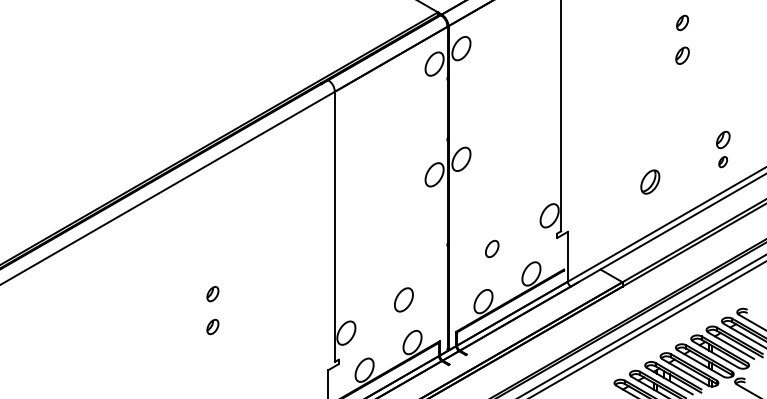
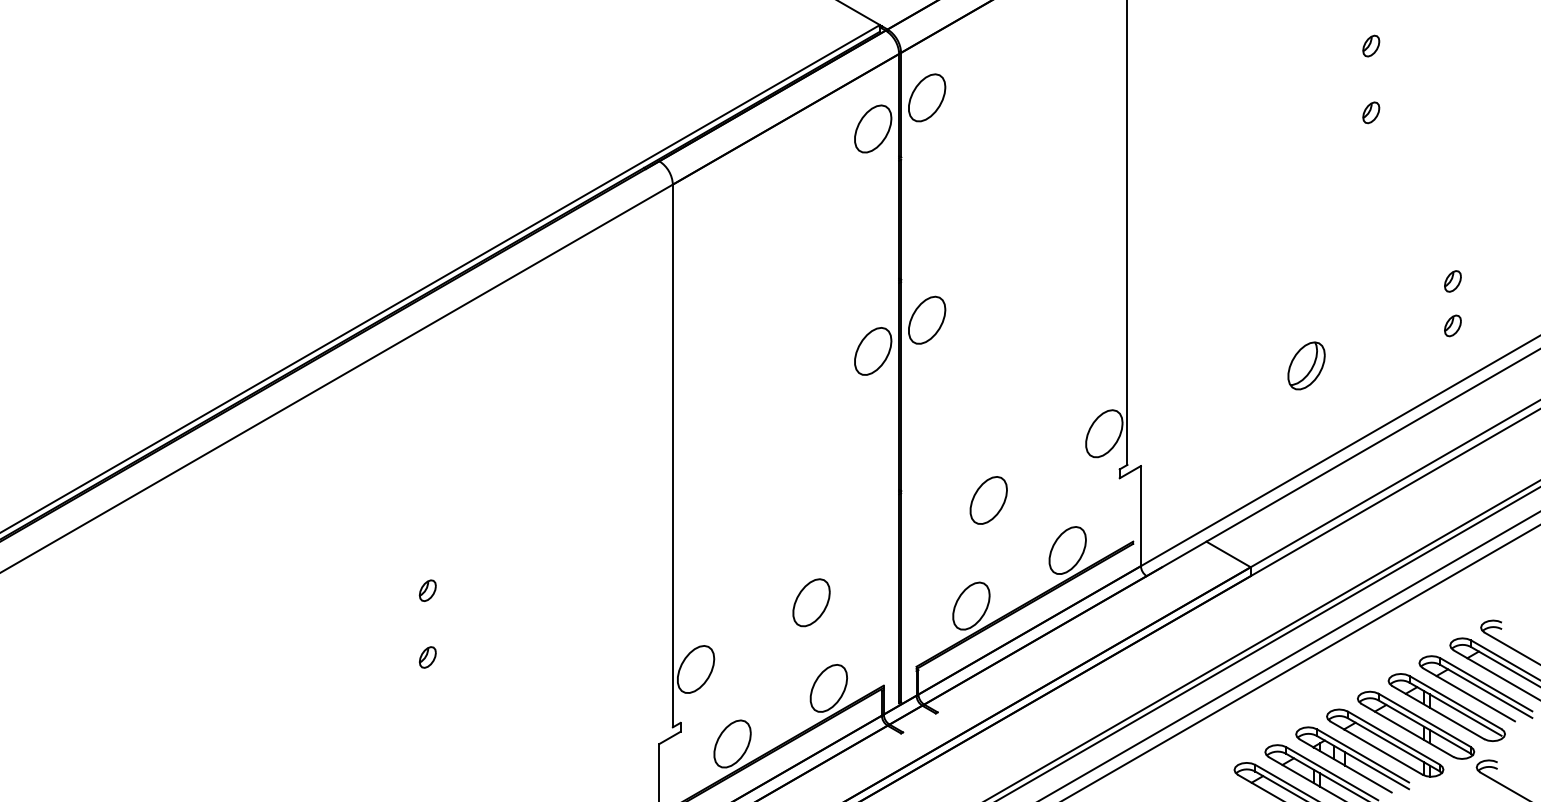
part: (682, 22) -> (1371, 45), size x0.71
part: (682, 56) -> (1371, 113), size x0.62
part: (722, 139) -> (1451, 280), size x0.62
part: (492, 248) -> (989, 499), size x1.43
part: (212, 293) -> (426, 589), size x0.71
part: (212, 327) -> (426, 658), size x0.71

